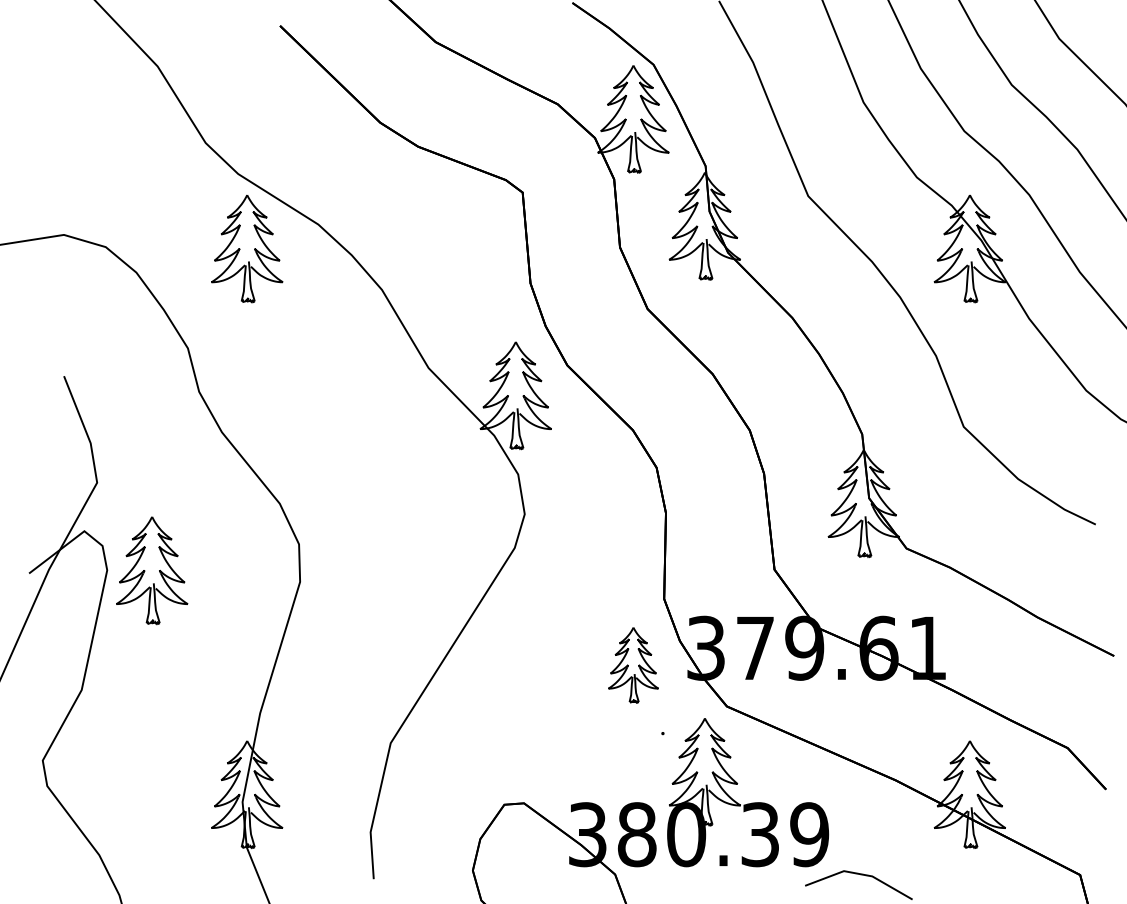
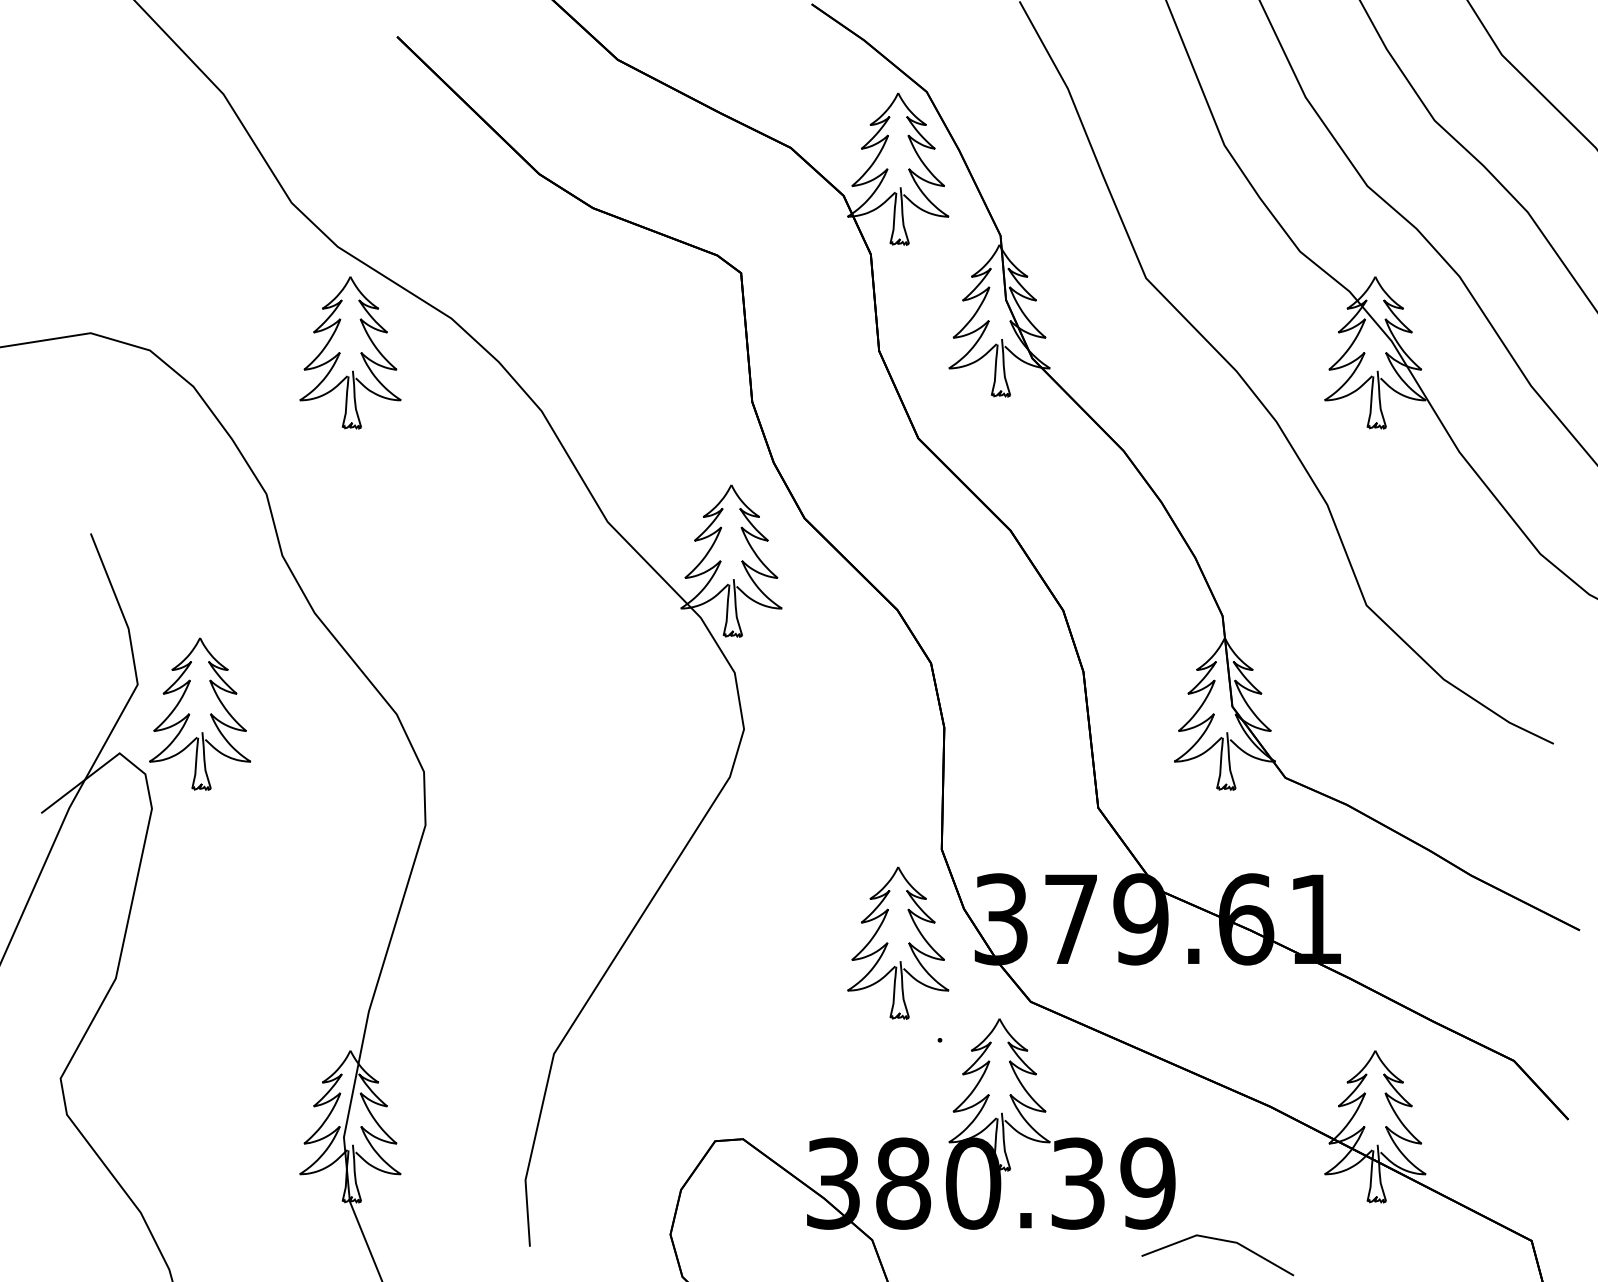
part: (152, 570) -> (200, 714), moved
part: (633, 665) -> (898, 943), size x1.43

